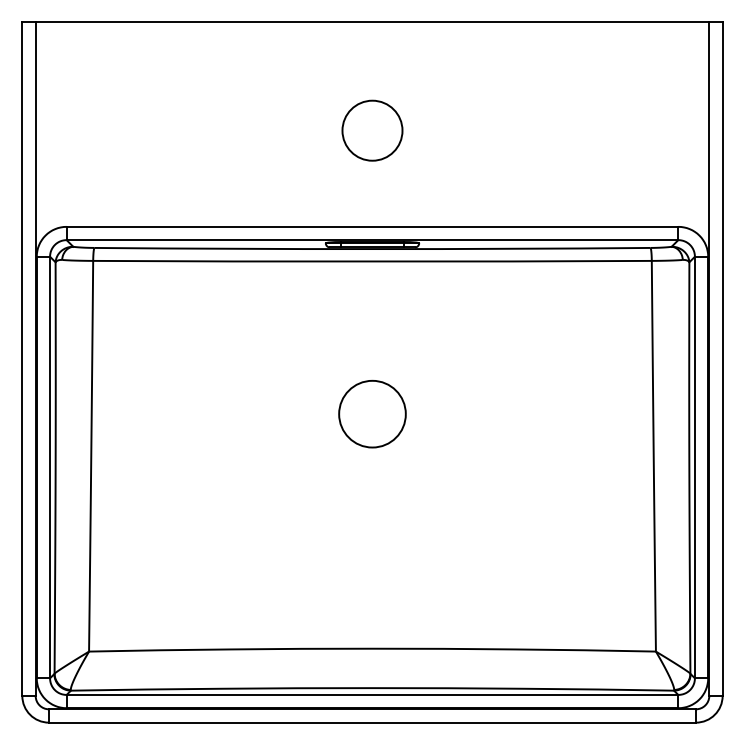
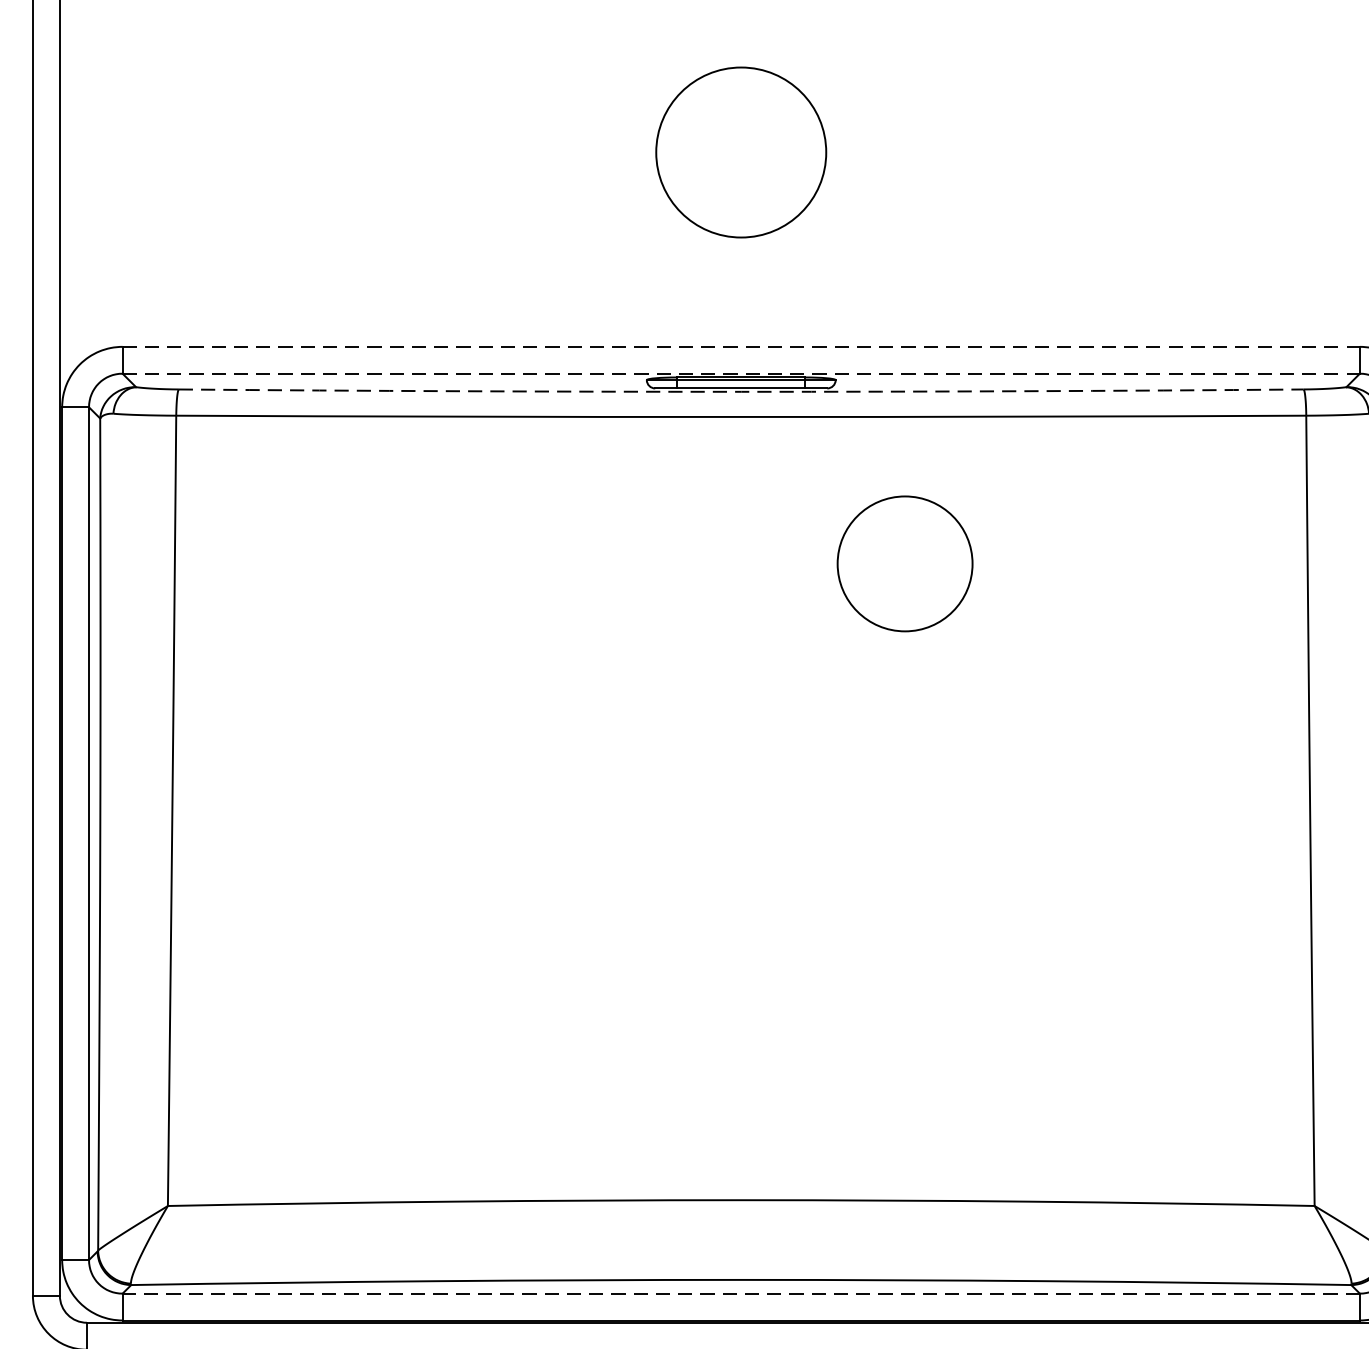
circle: (372, 130) -> (741, 151), size x1.4
line: (372, 226) -> (741, 346), solid -> dashed
line: (372, 240) -> (741, 374), solid -> dashed
arc: (372, 249) -> (741, 392), solid -> dashed
circle: (372, 414) -> (905, 564), moved
line: (372, 694) -> (741, 1292), solid -> dashed

